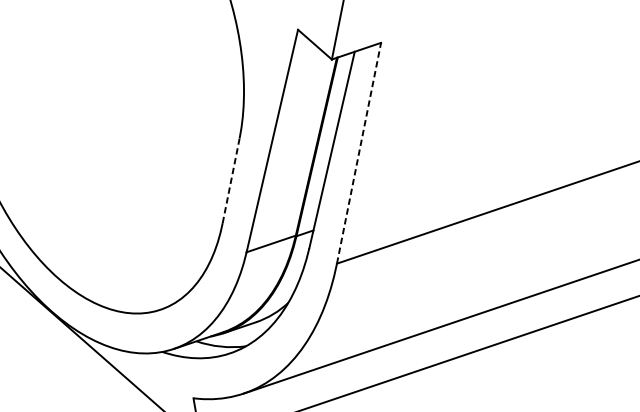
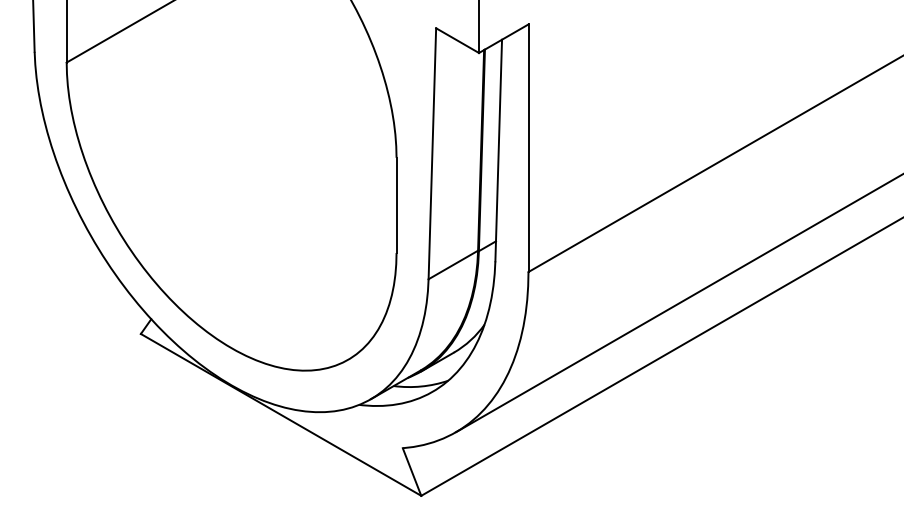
line: (359, 153) -> (528, 148), dashed -> solid
line: (231, 180) -> (396, 205), dashed -> solid

